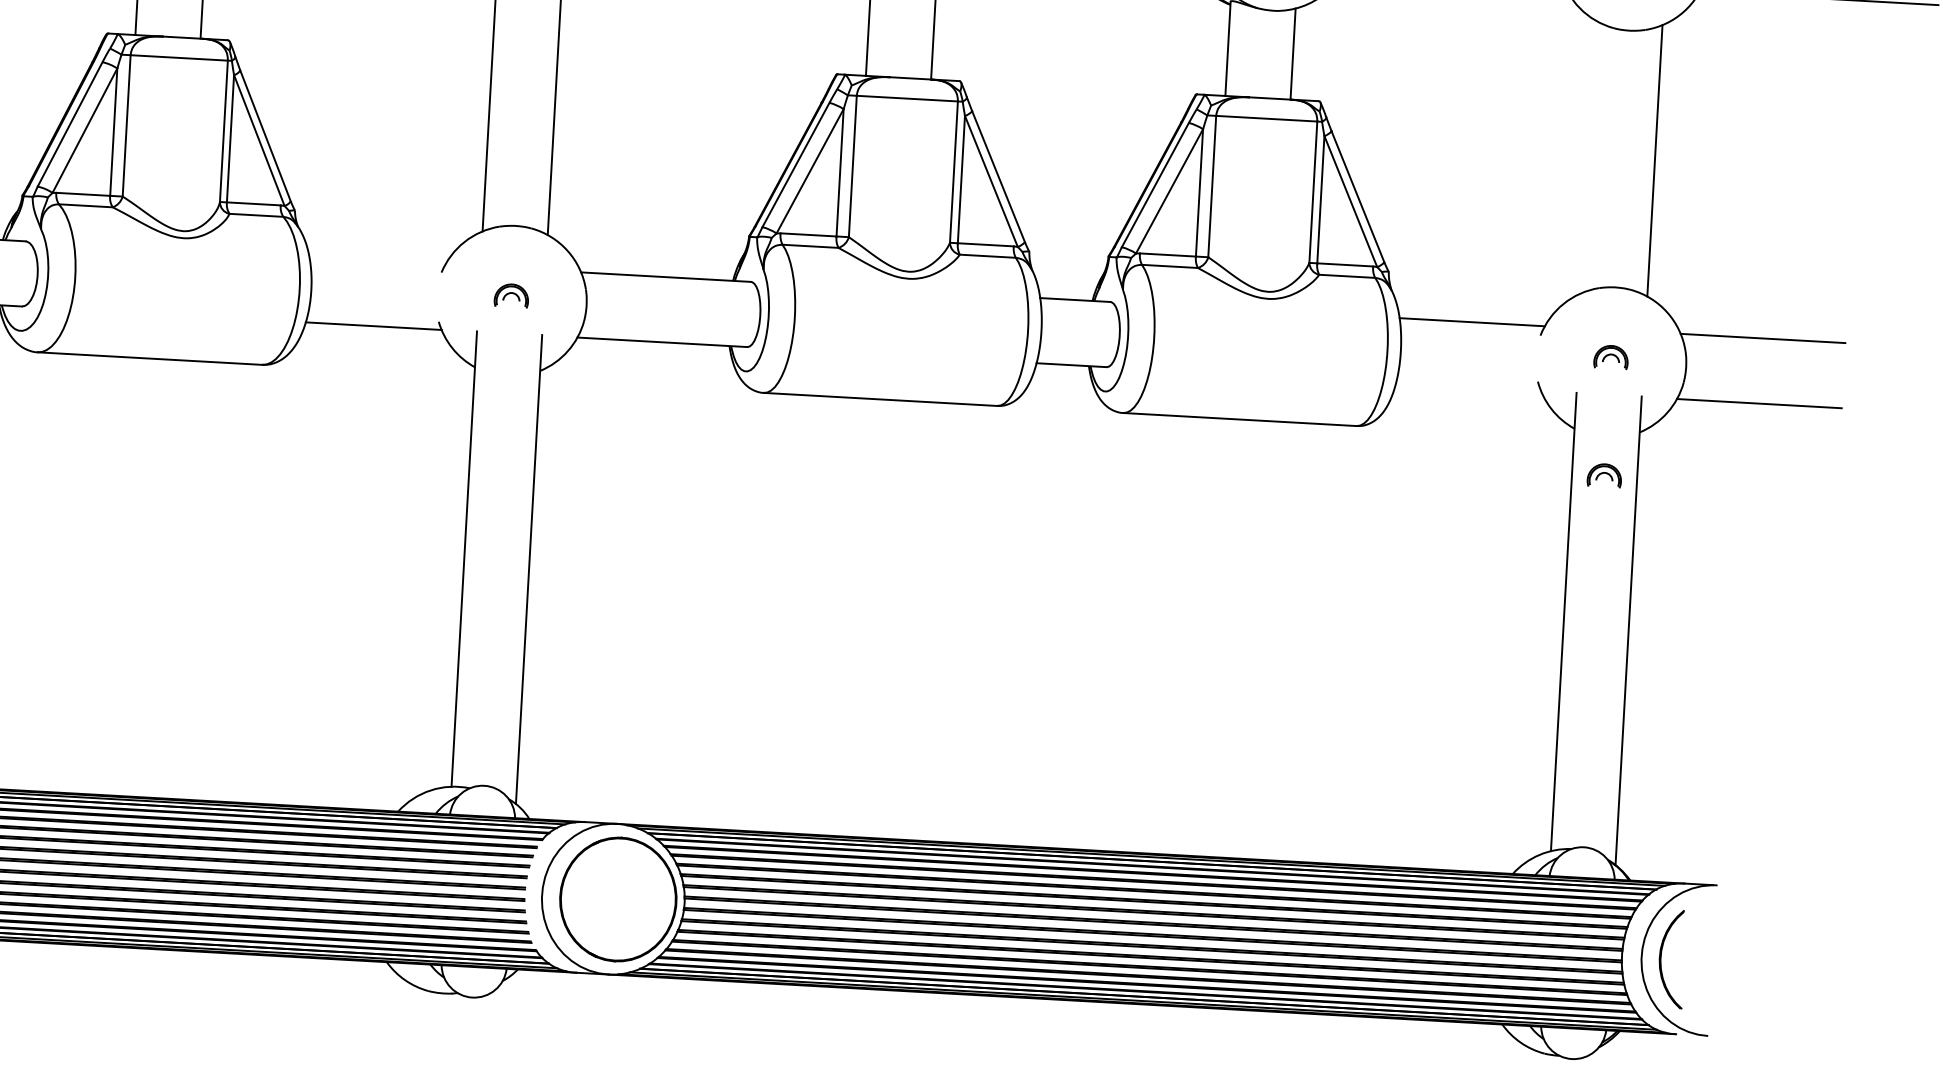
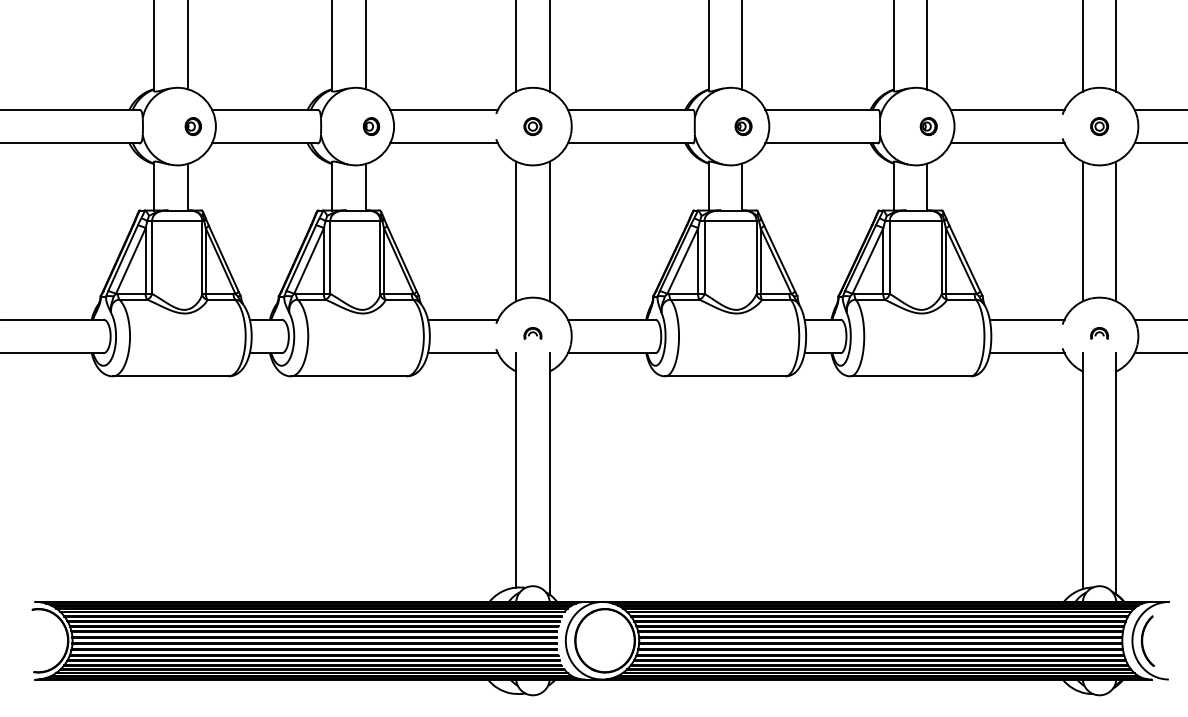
line: (1589, 157) -> (1082, 231), added
line: (376, 260) -> (462, 319), added
line: (1467, 387) -> (1026, 353), added
part: (1604, 475) -> (1099, 394), removed

